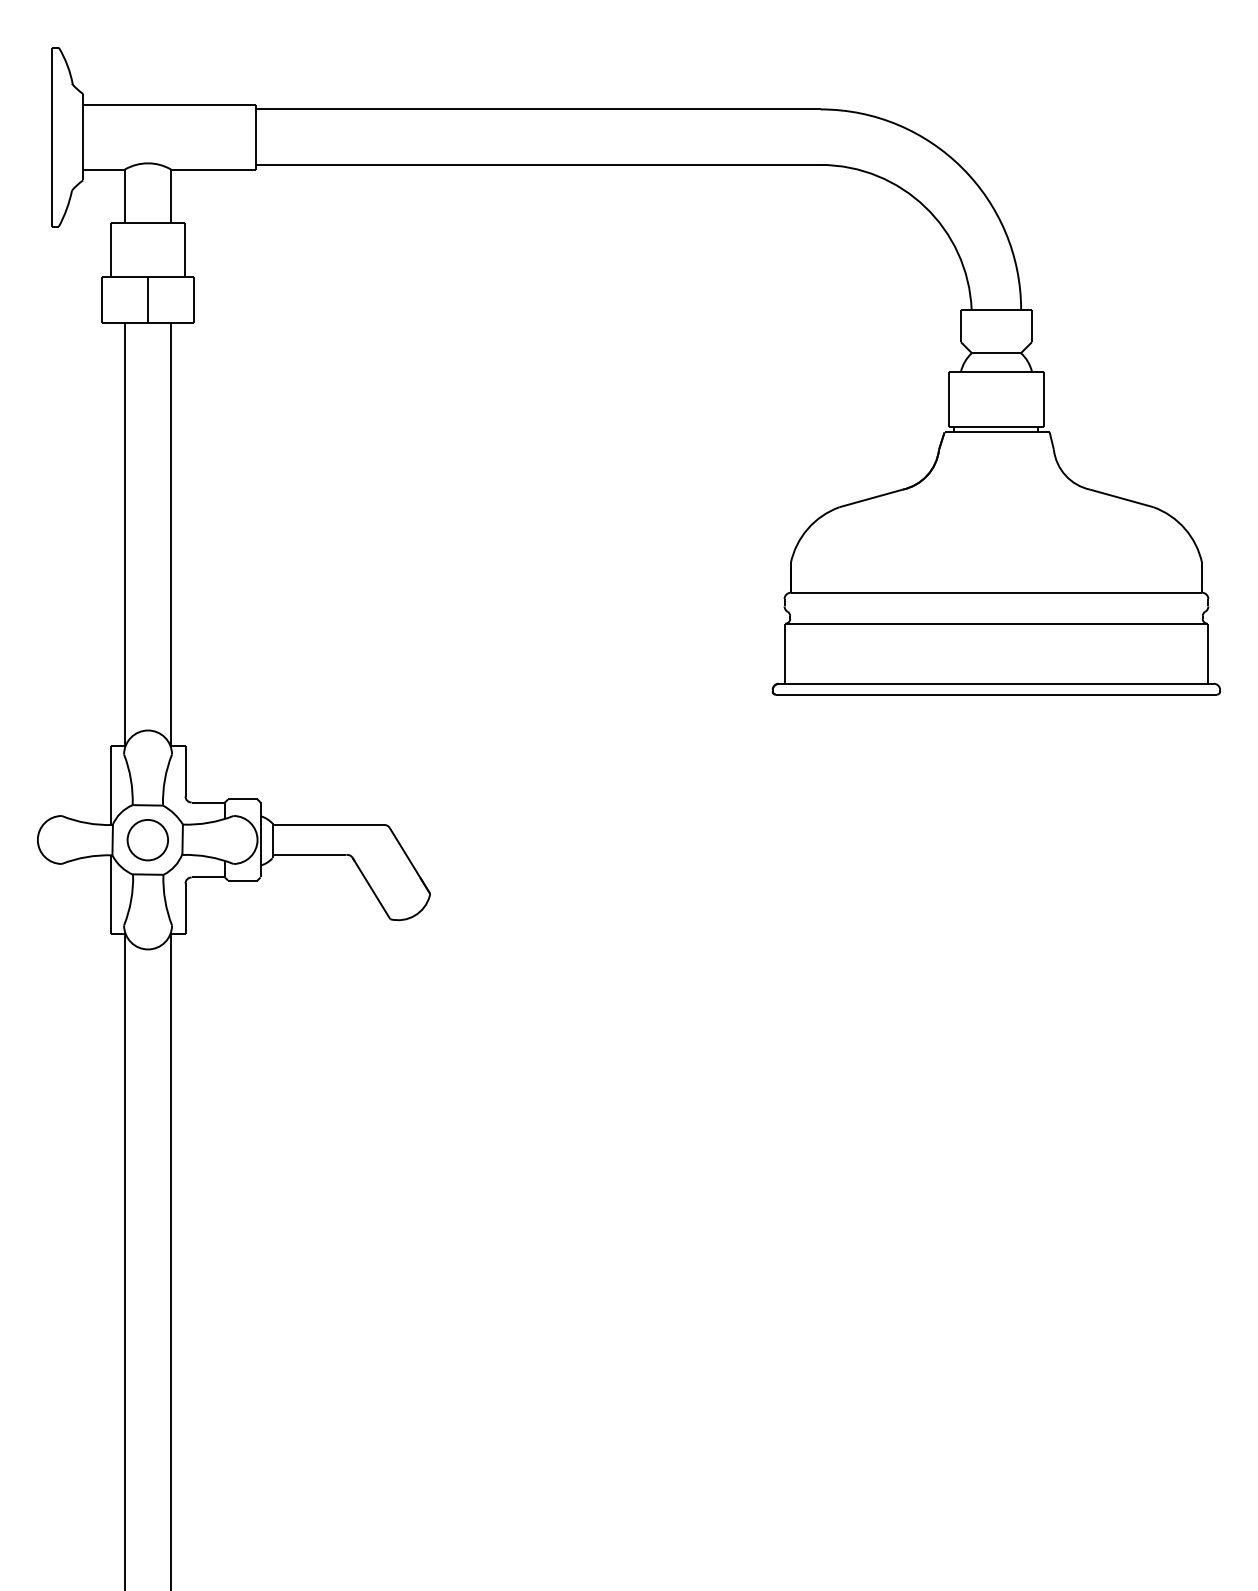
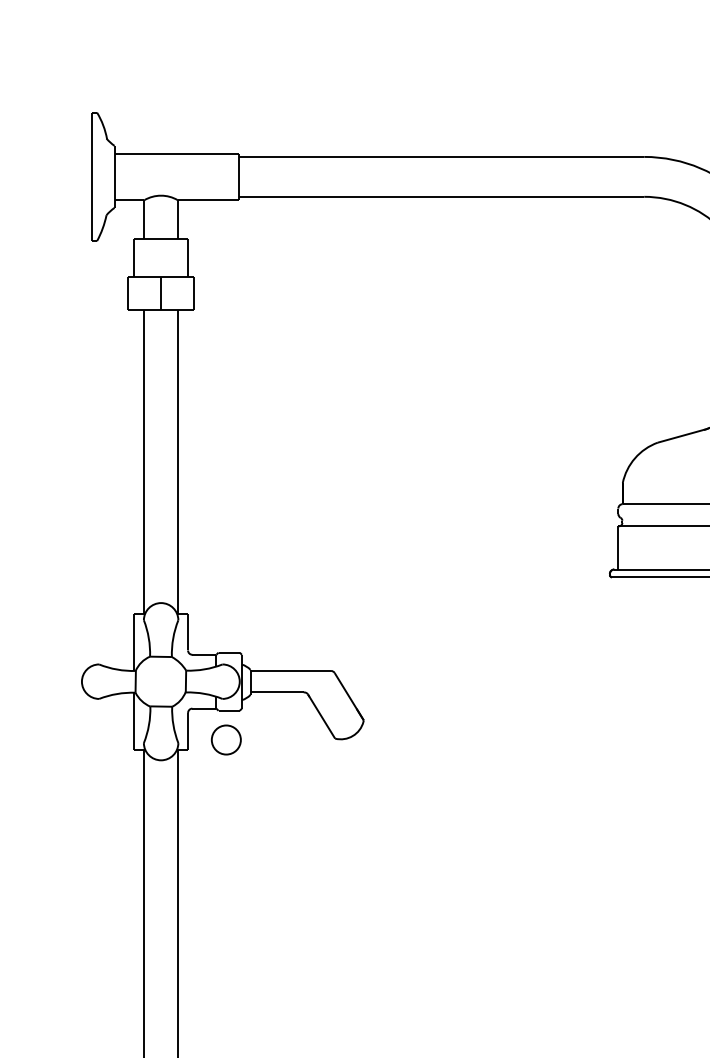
part: (147, 840) -> (226, 740), moved

